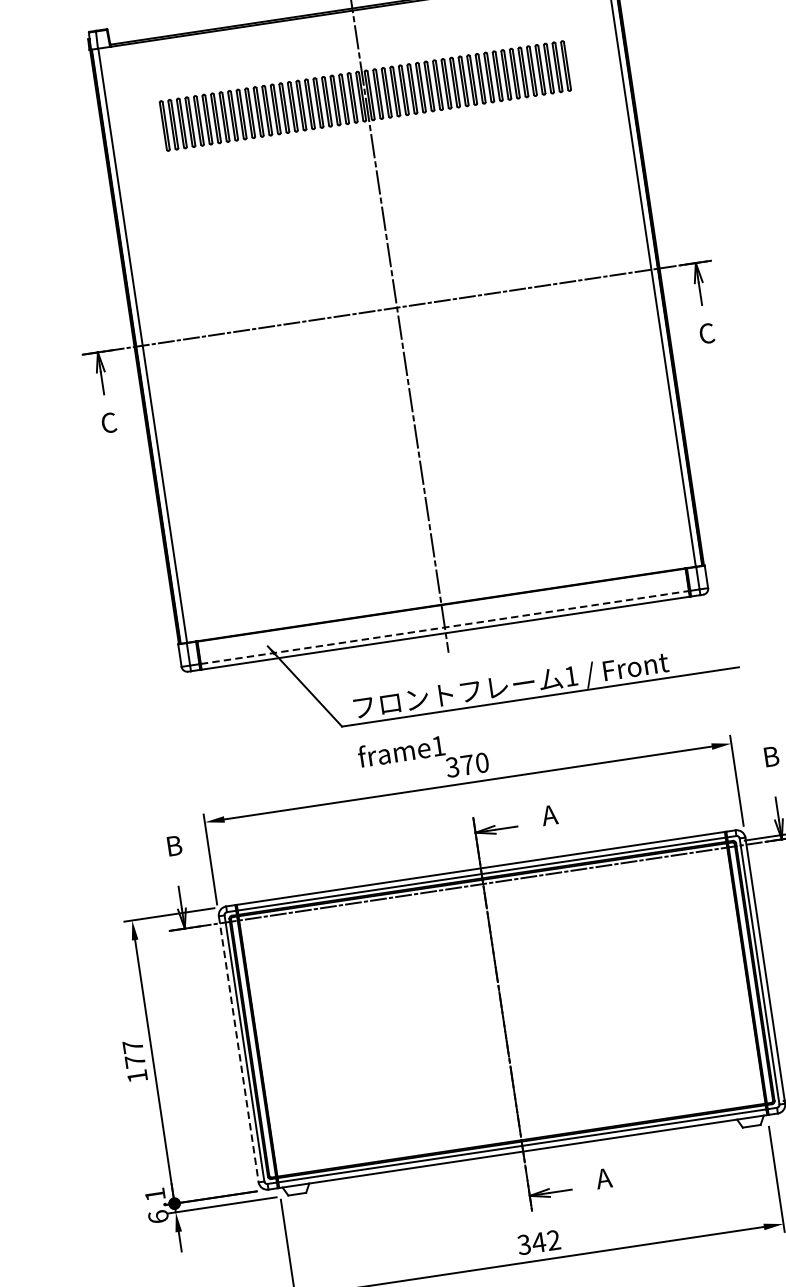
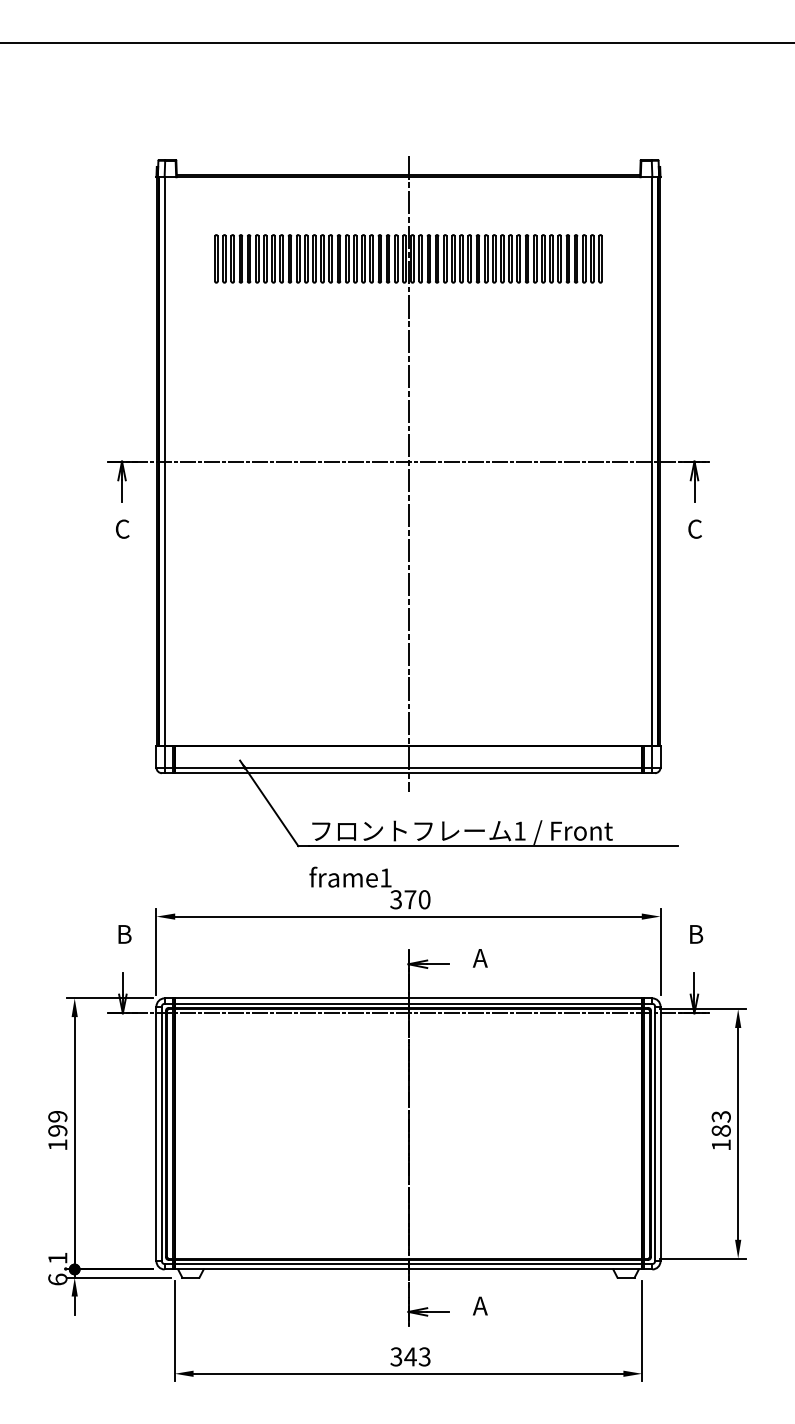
line: (444, 627) -> (408, 767), dashed -> solid
line: (238, 1049) -> (156, 1134), dashed -> solid
text: (133, 1053) -> (57, 1123), 177 -> 199
text: (553, 1241) -> (424, 1357), 342 -> 343

